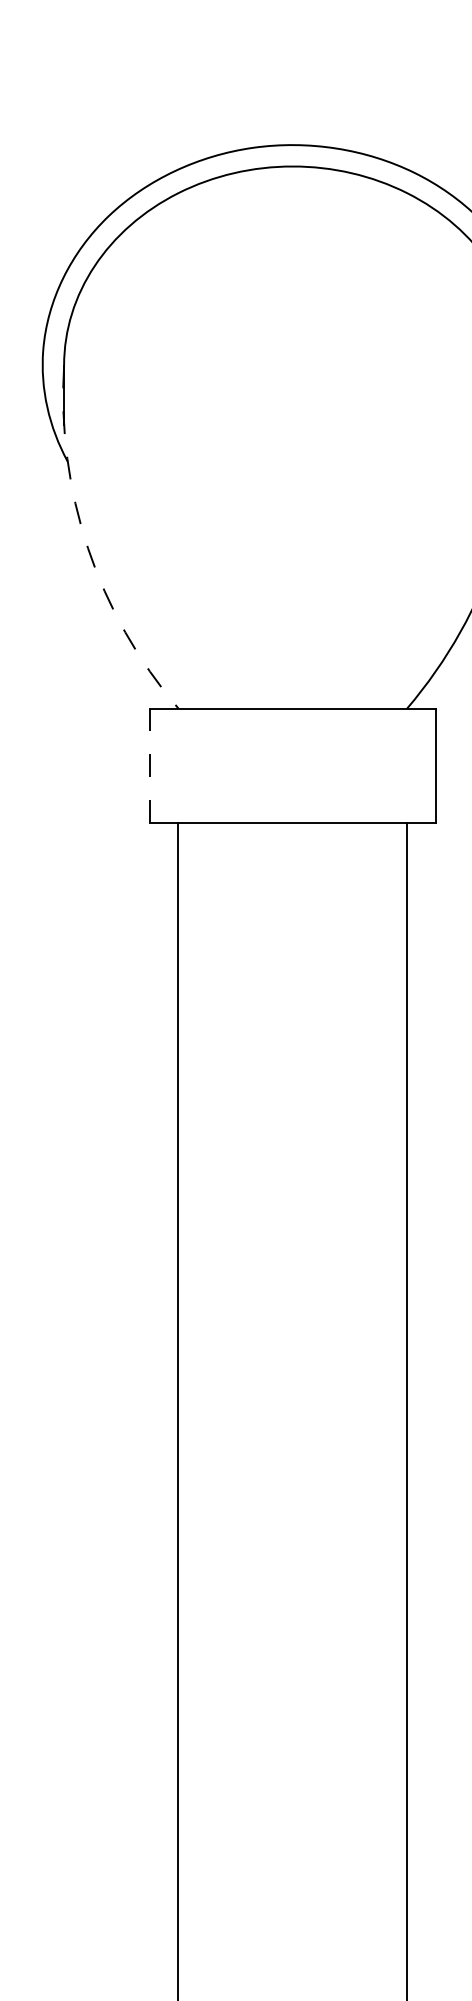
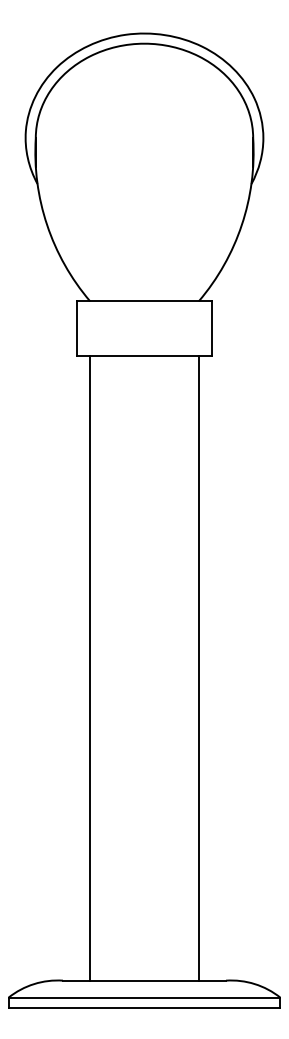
arc: (88, 549) -> (47, 225), dashed -> solid
line: (149, 765) -> (76, 328), dashed -> solid

